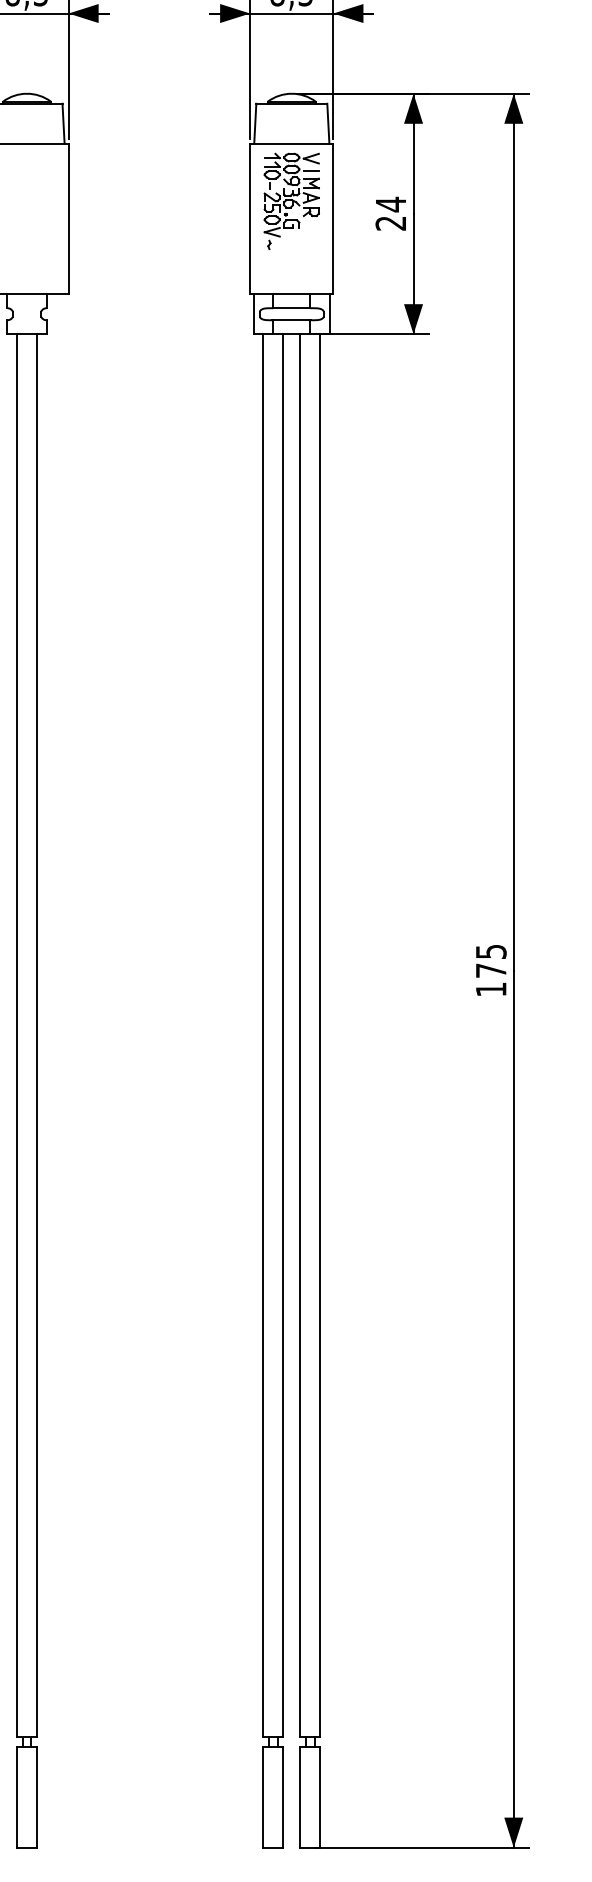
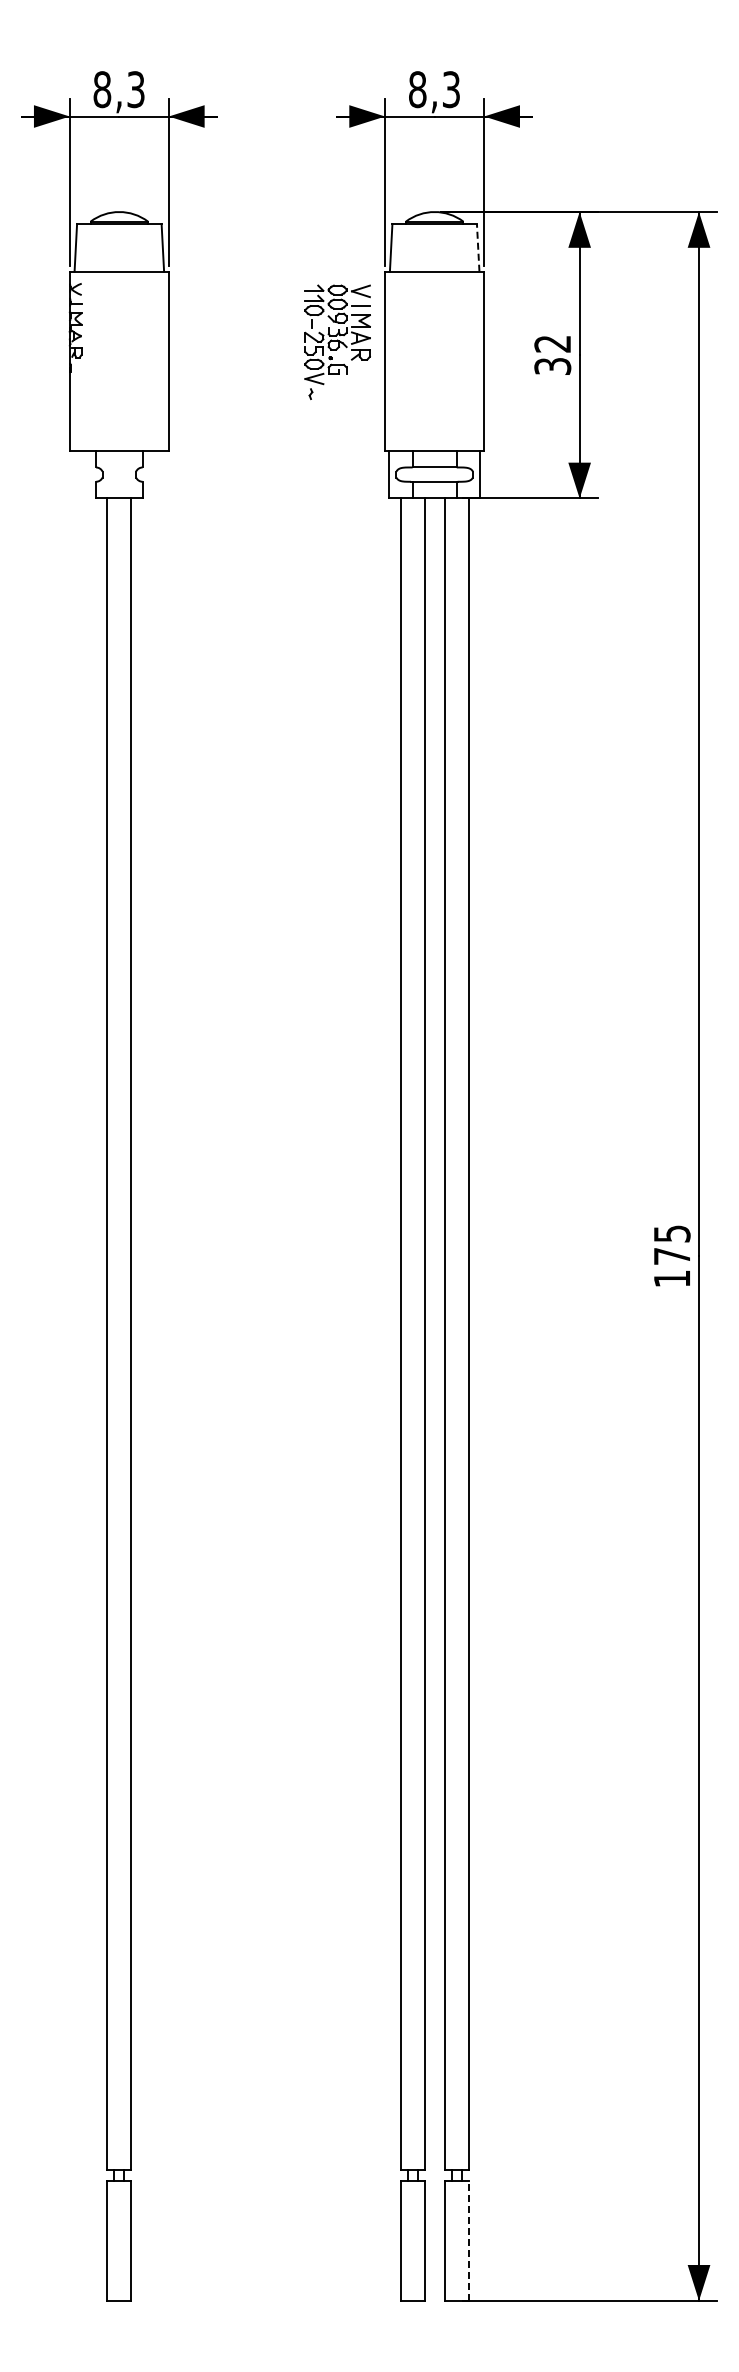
line: (328, 123) -> (478, 247), solid -> dashed
part: (291, 200) -> (337, 341), moved
text: (390, 213) -> (552, 354), 24 -> 32
line: (320, 1797) -> (468, 2241), solid -> dashed

